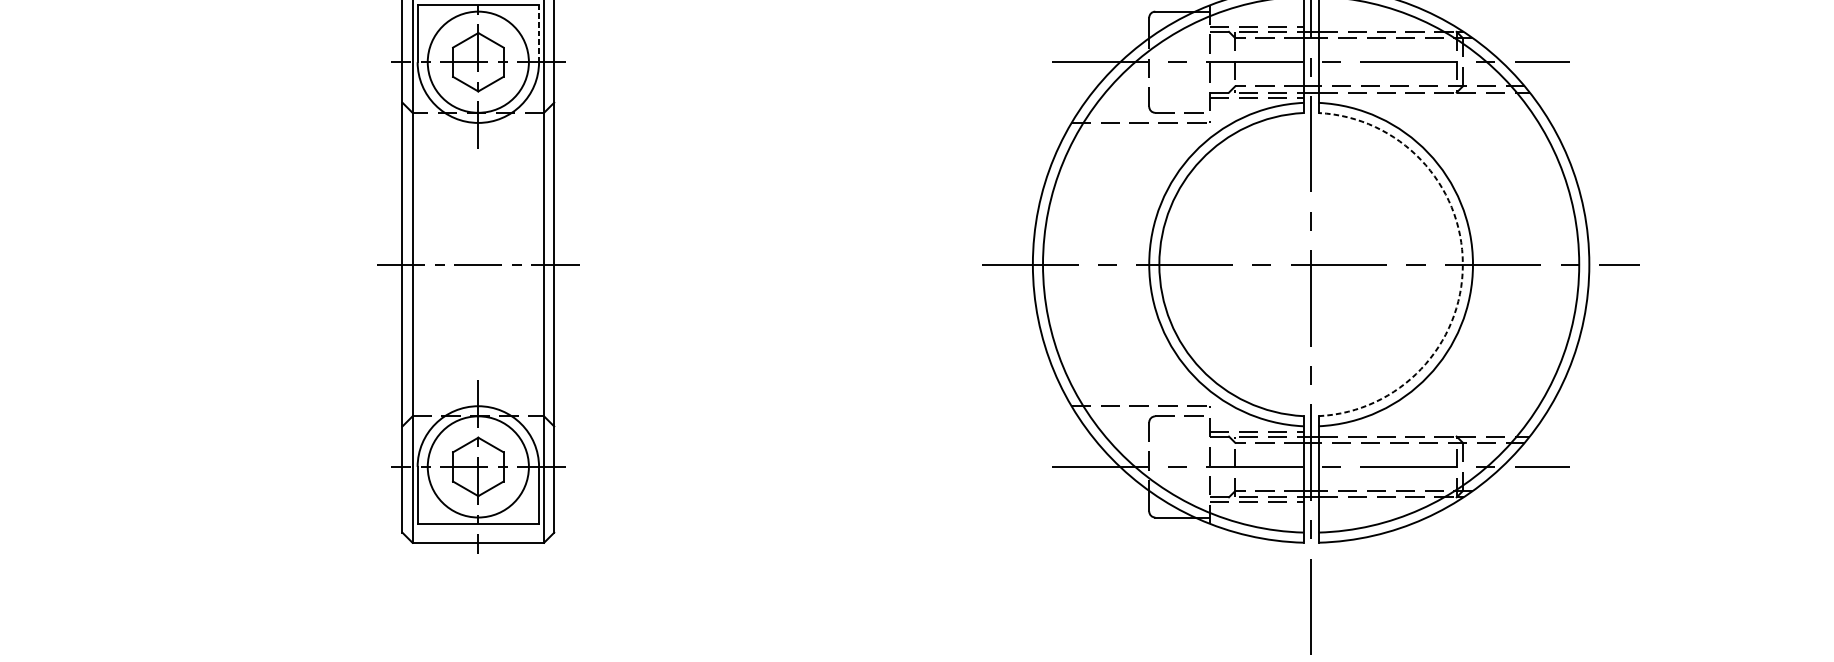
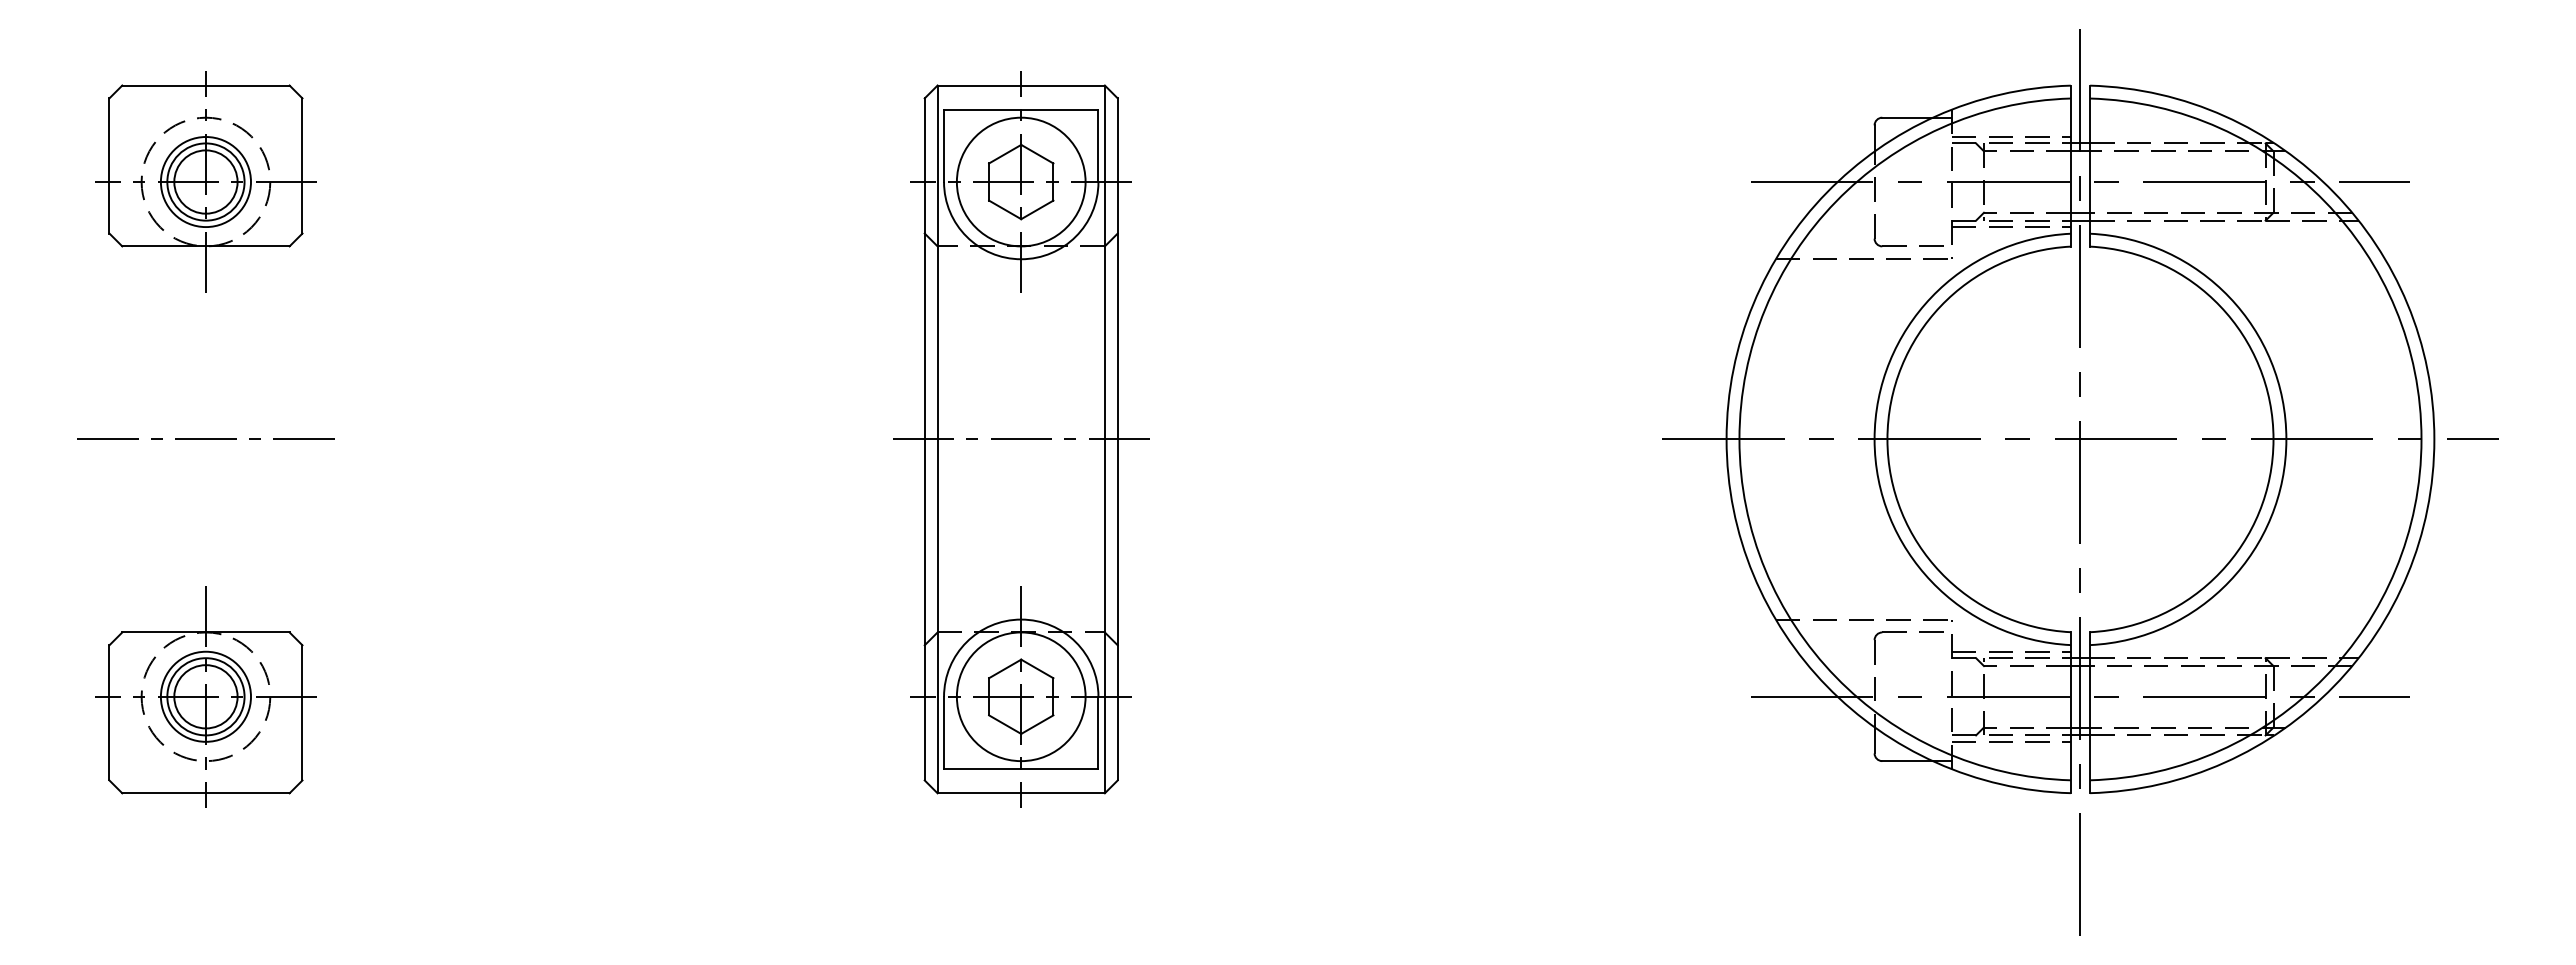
line: (539, 33) -> (1098, 145), dashed -> solid
arc: (1462, 264) -> (2273, 439), dashed -> solid

